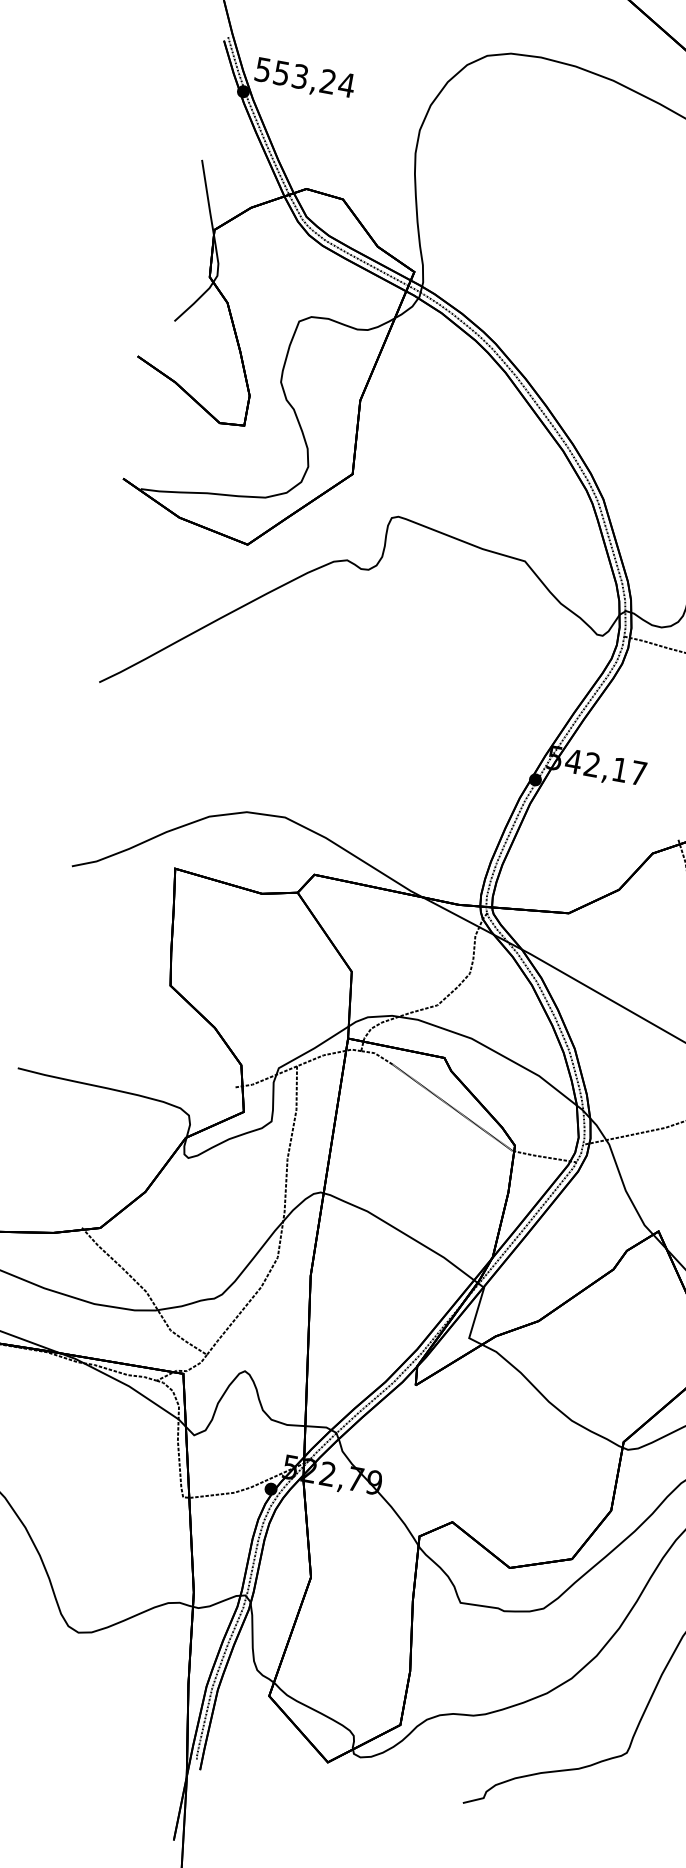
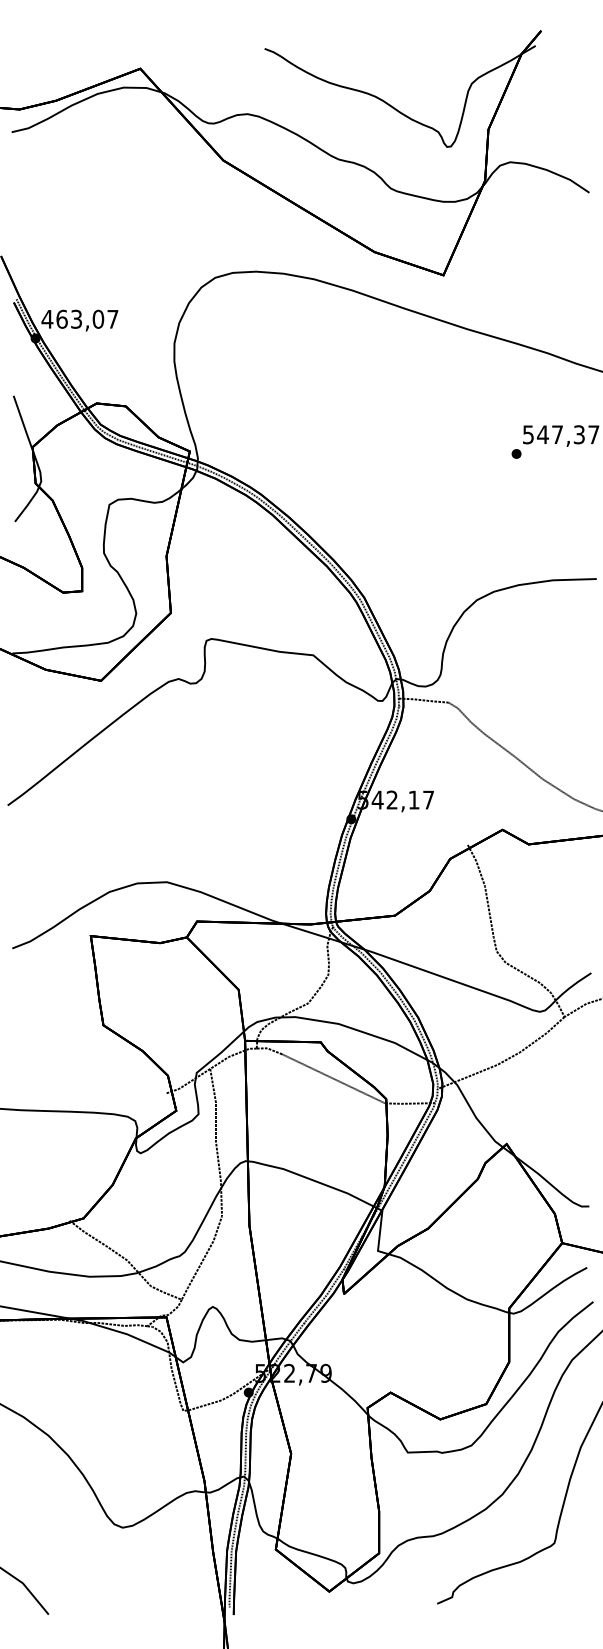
text: (304, 76) -> (79, 318), 553,24 -> 463,07

